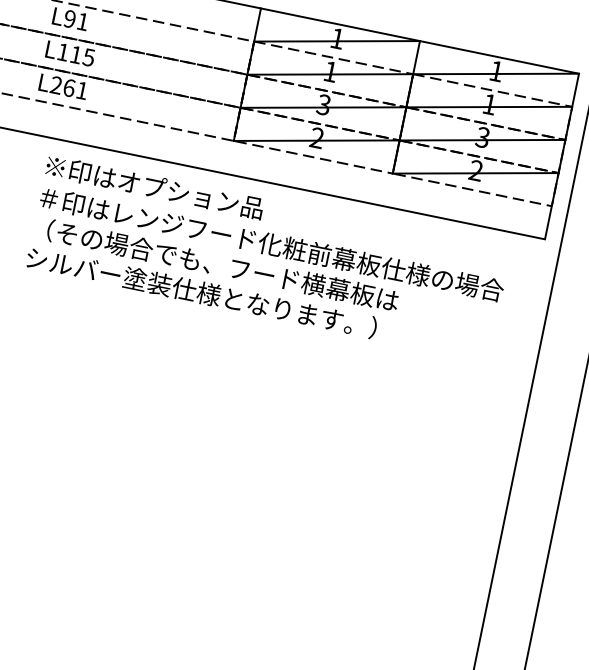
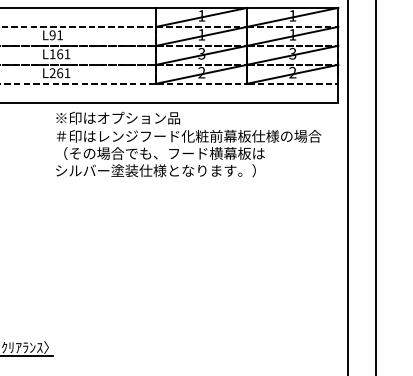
text: (81, 56) -> (63, 54), L115 -> L161

